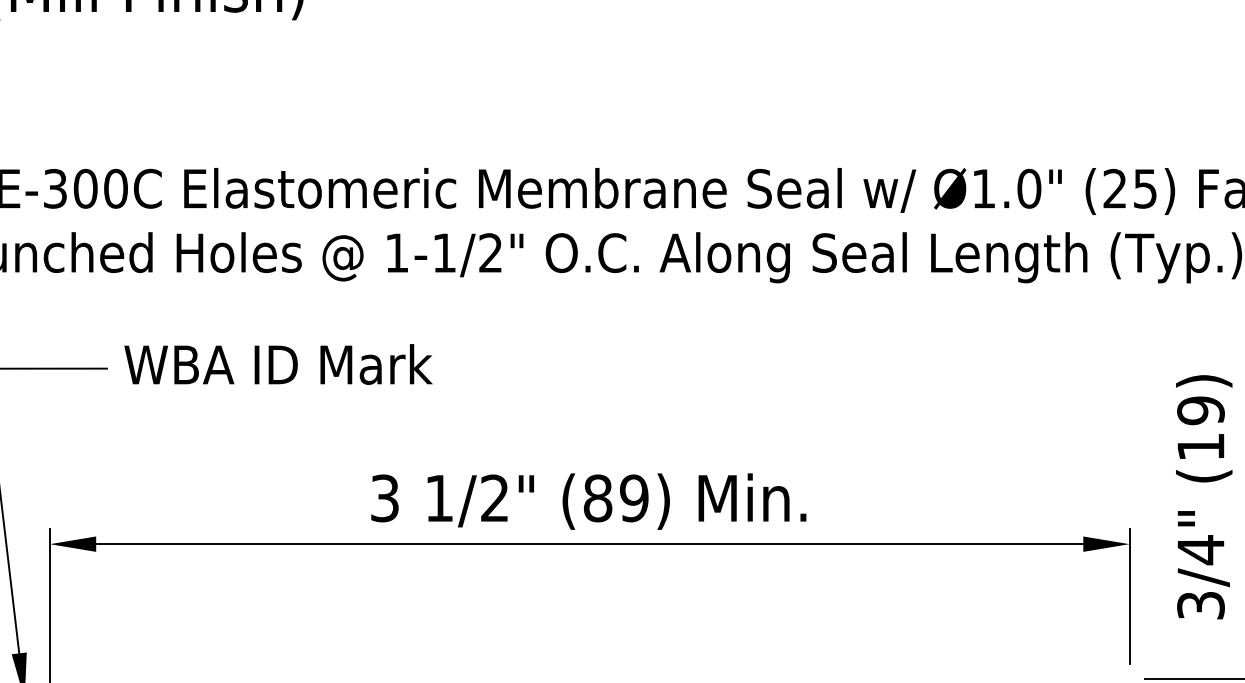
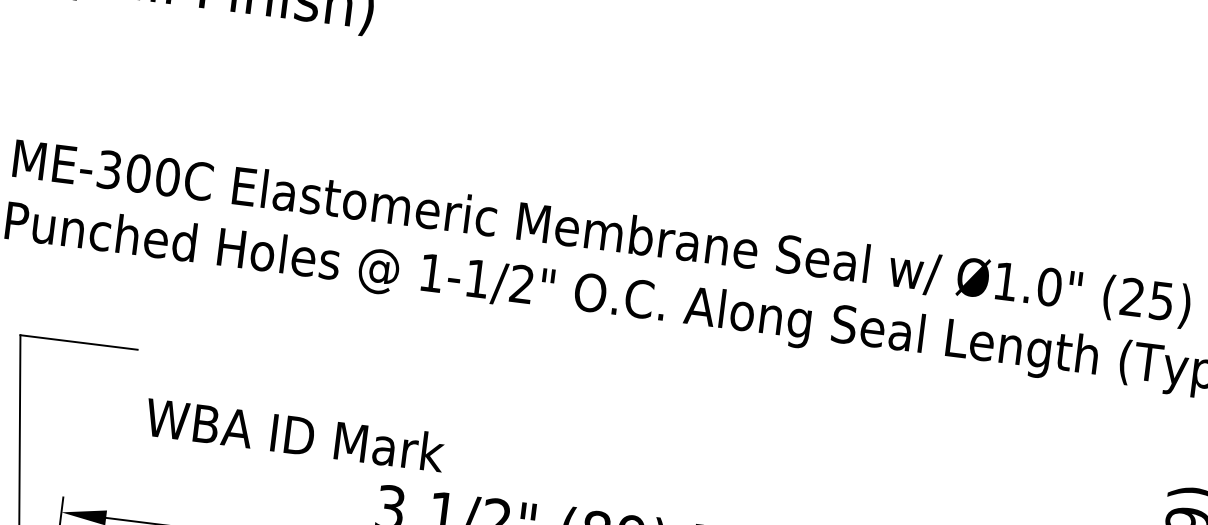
text: (278, 364) -> (295, 434), moved

